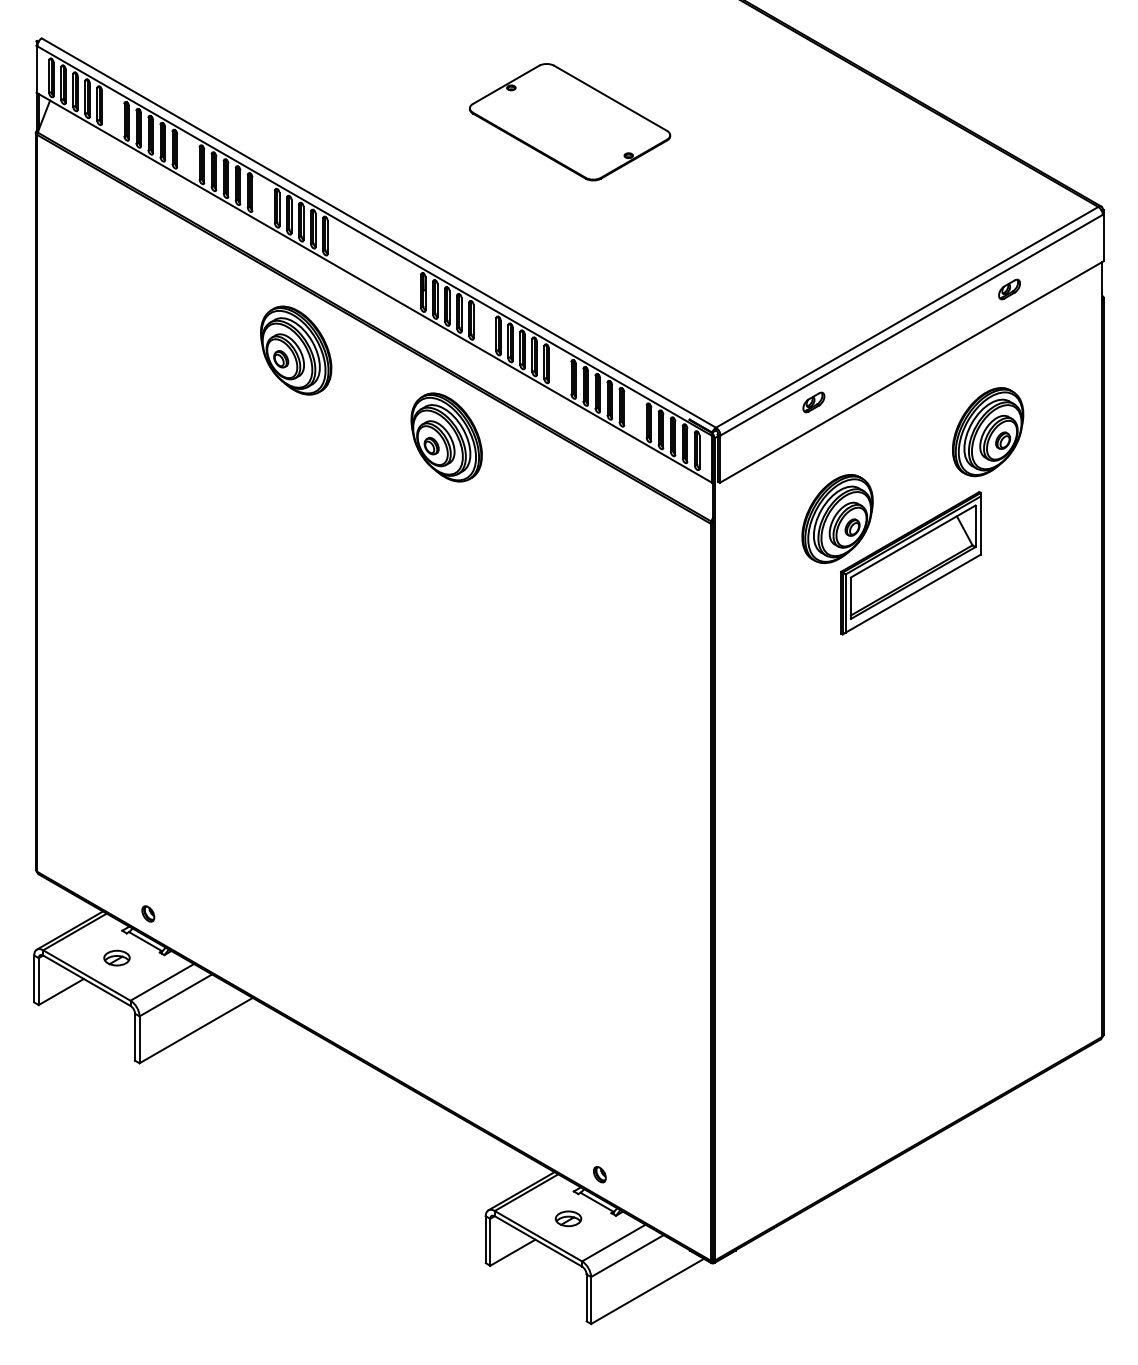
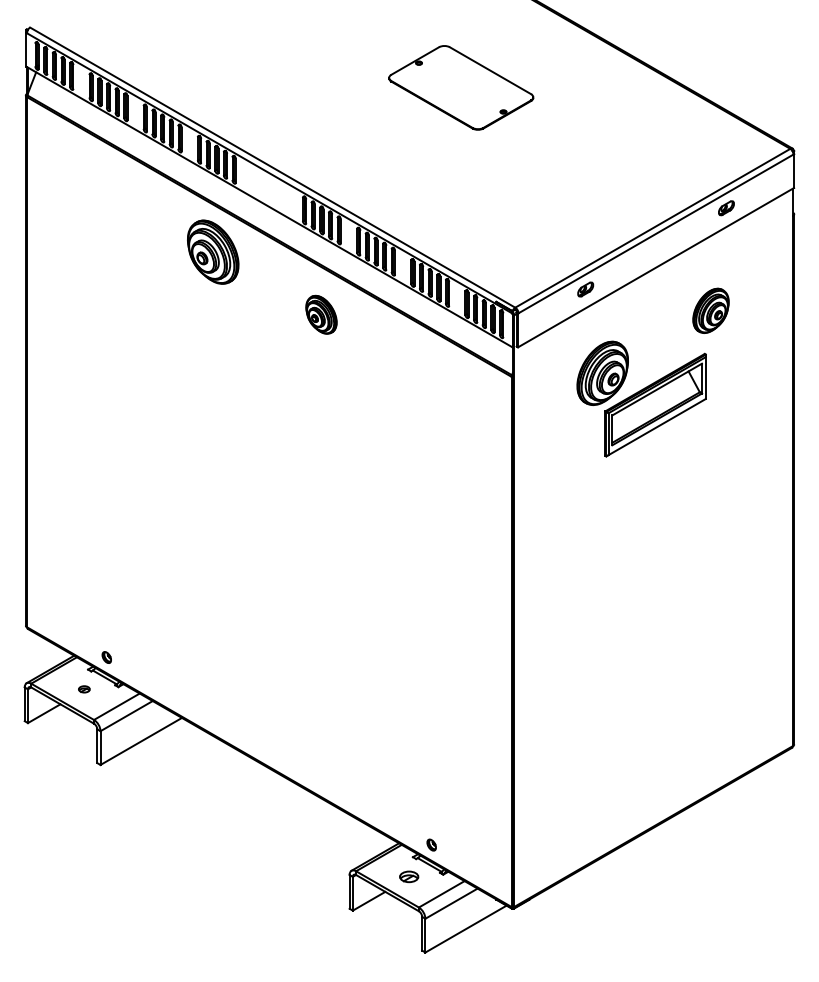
part: (570, 121) -> (461, 87), moved
part: (987, 431) -> (710, 310), size x0.7
part: (446, 437) -> (321, 314), size x0.6
part: (117, 958) -> (84, 689), size x0.6

